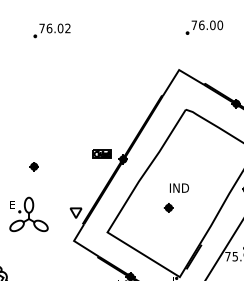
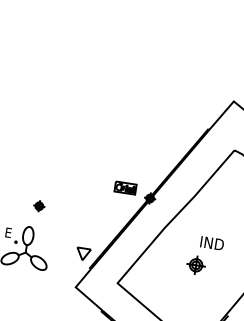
part: (51, 30) -> (87, 30), removed
part: (33, 166) -> (38, 205), moved
part: (168, 207) -> (195, 264), size x1.6

